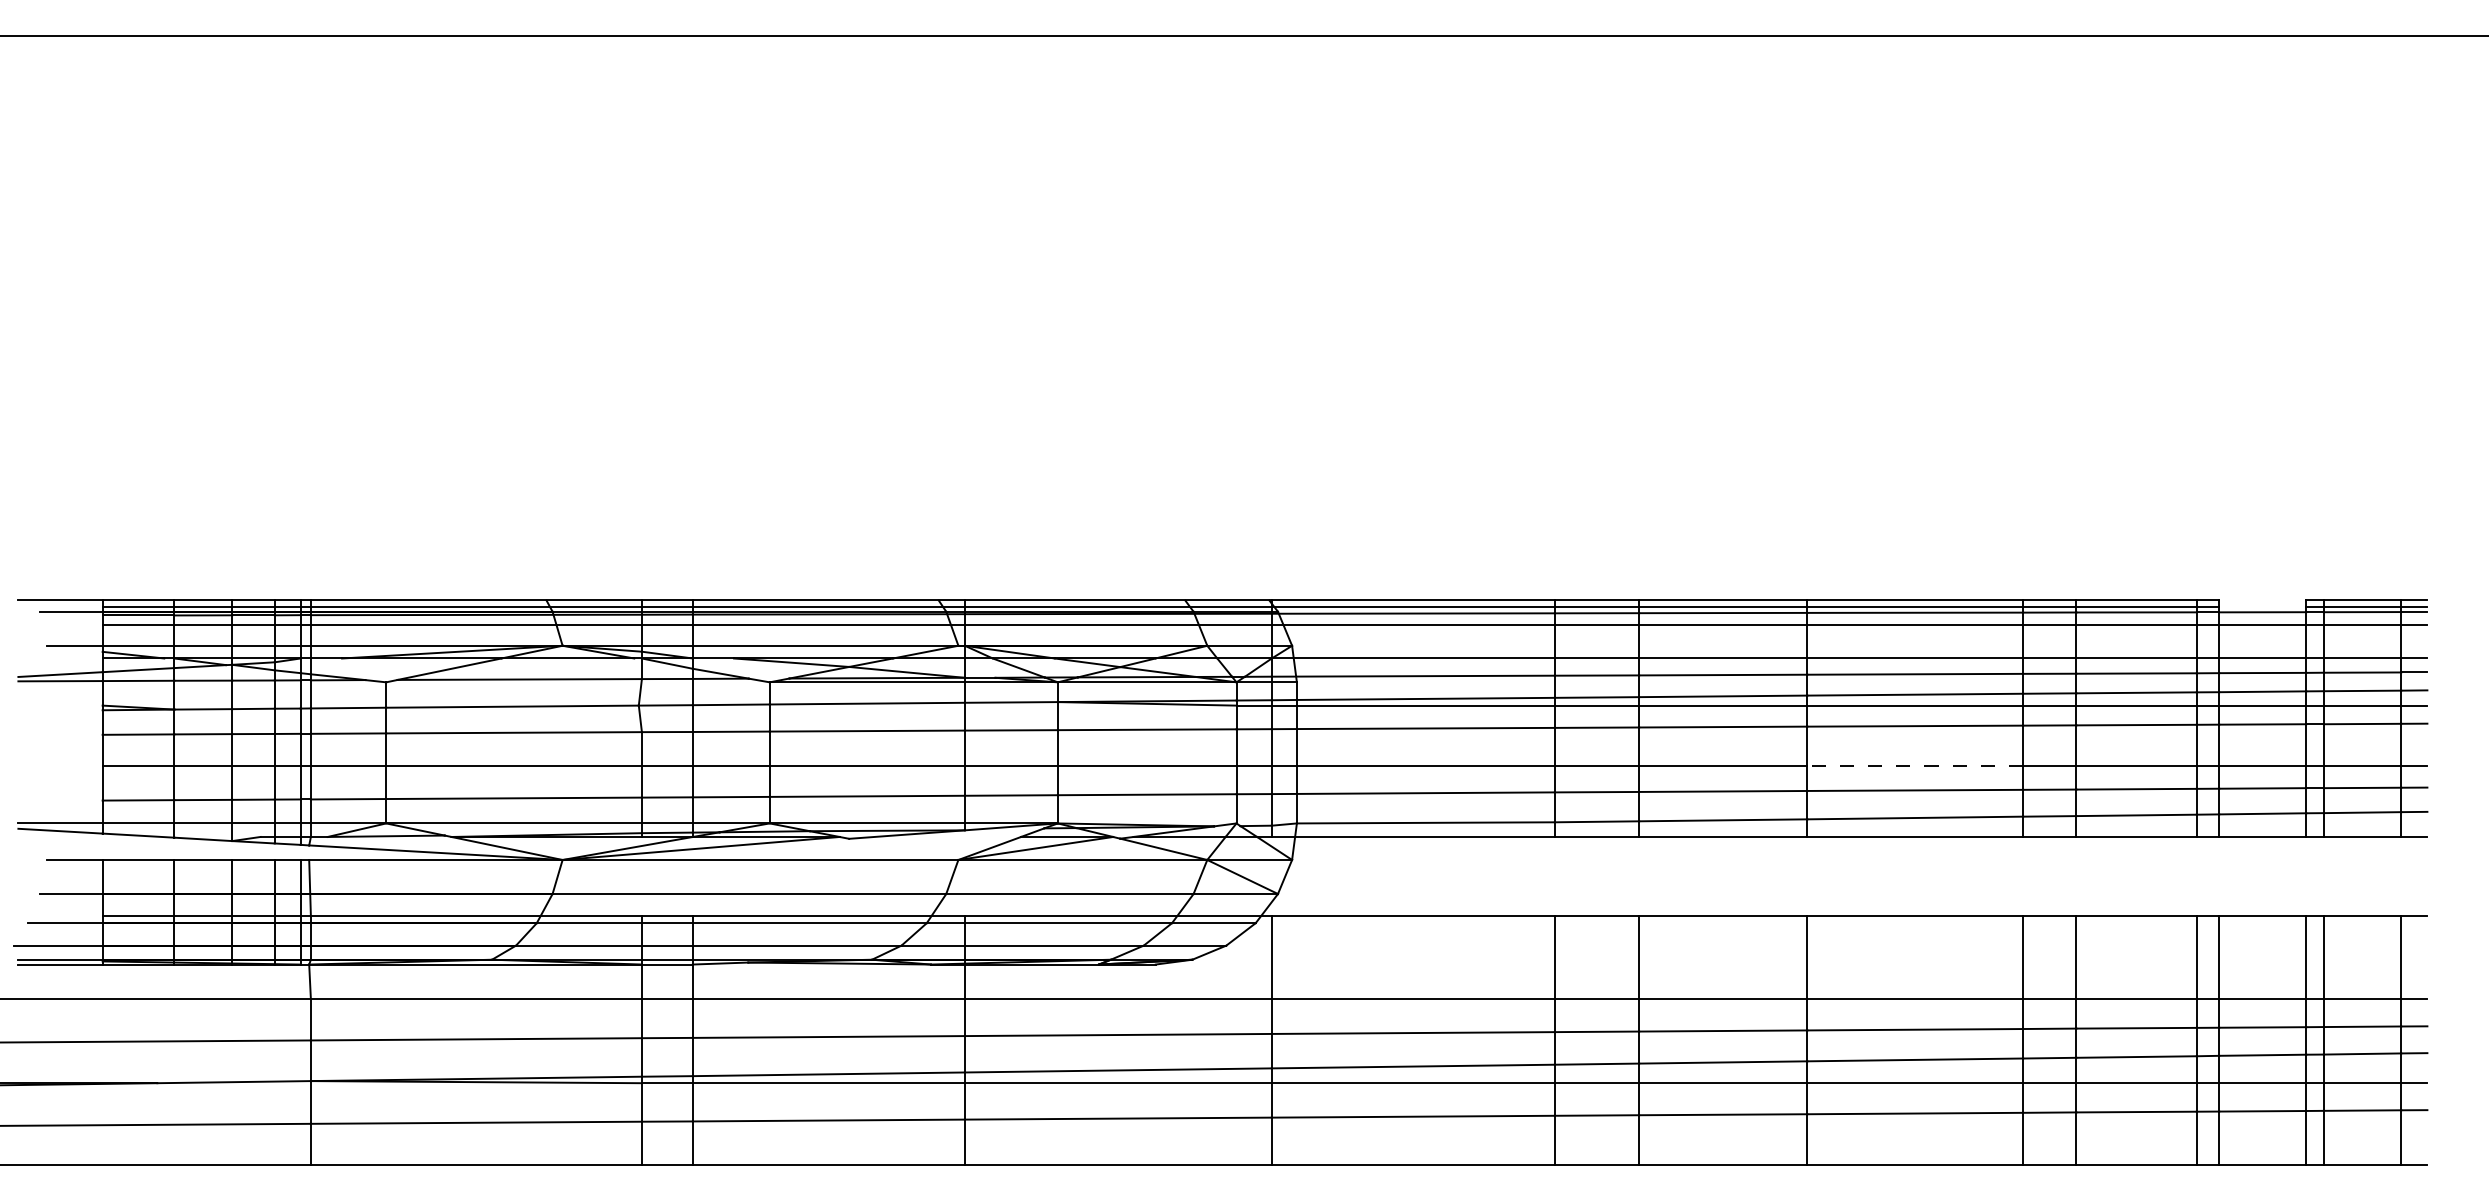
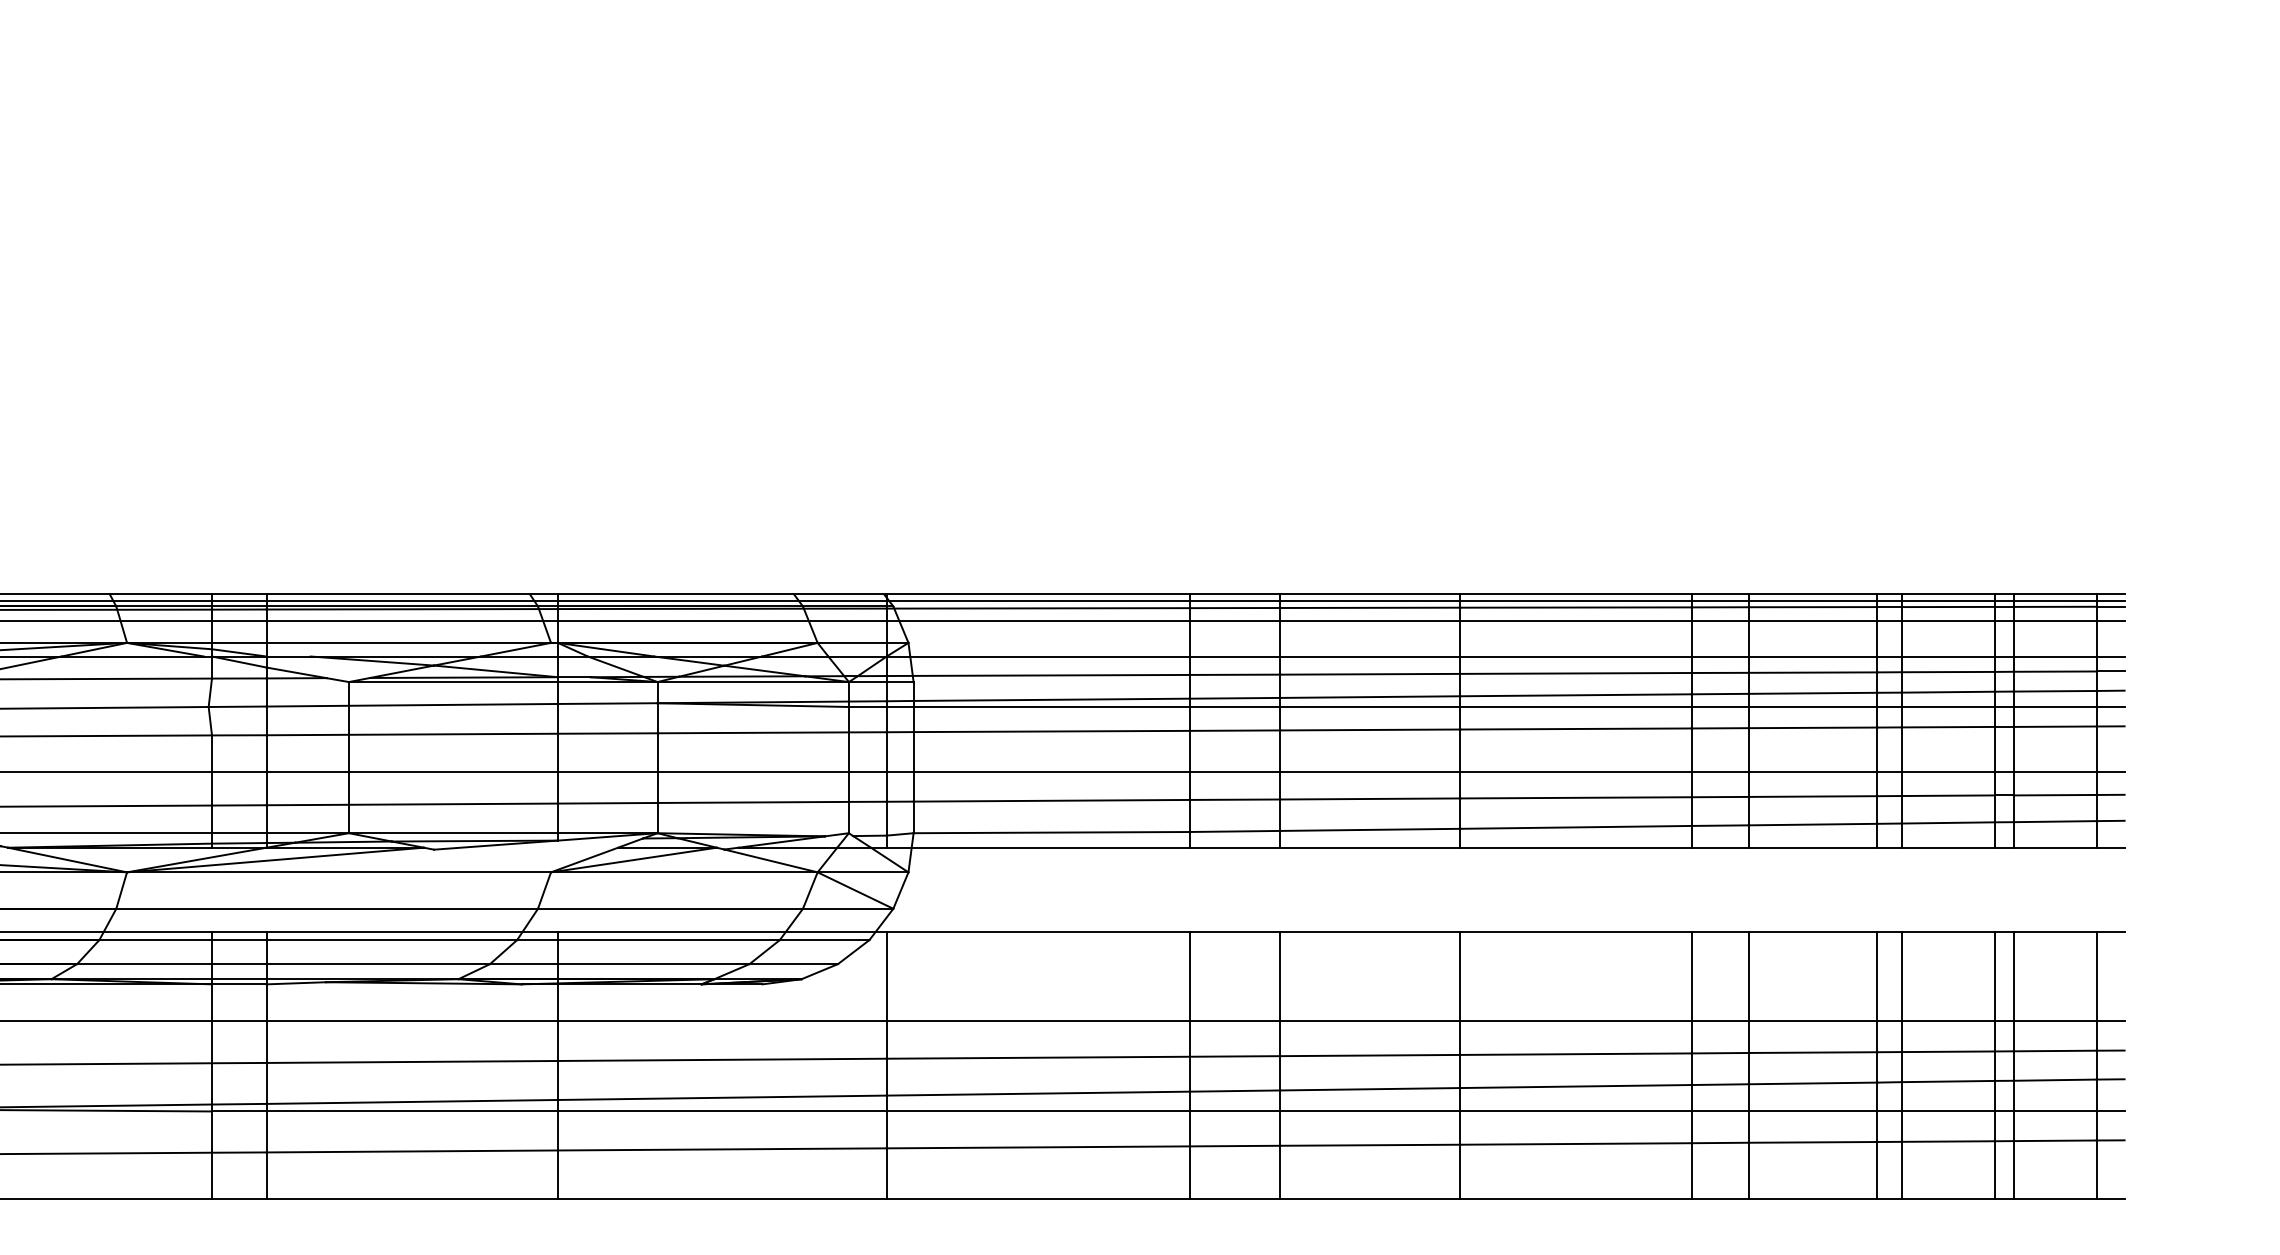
line: (2262, 600) -> (1947, 594), added
line: (2262, 606) -> (1947, 600), added
line: (1915, 765) -> (1576, 771), dashed -> solid

